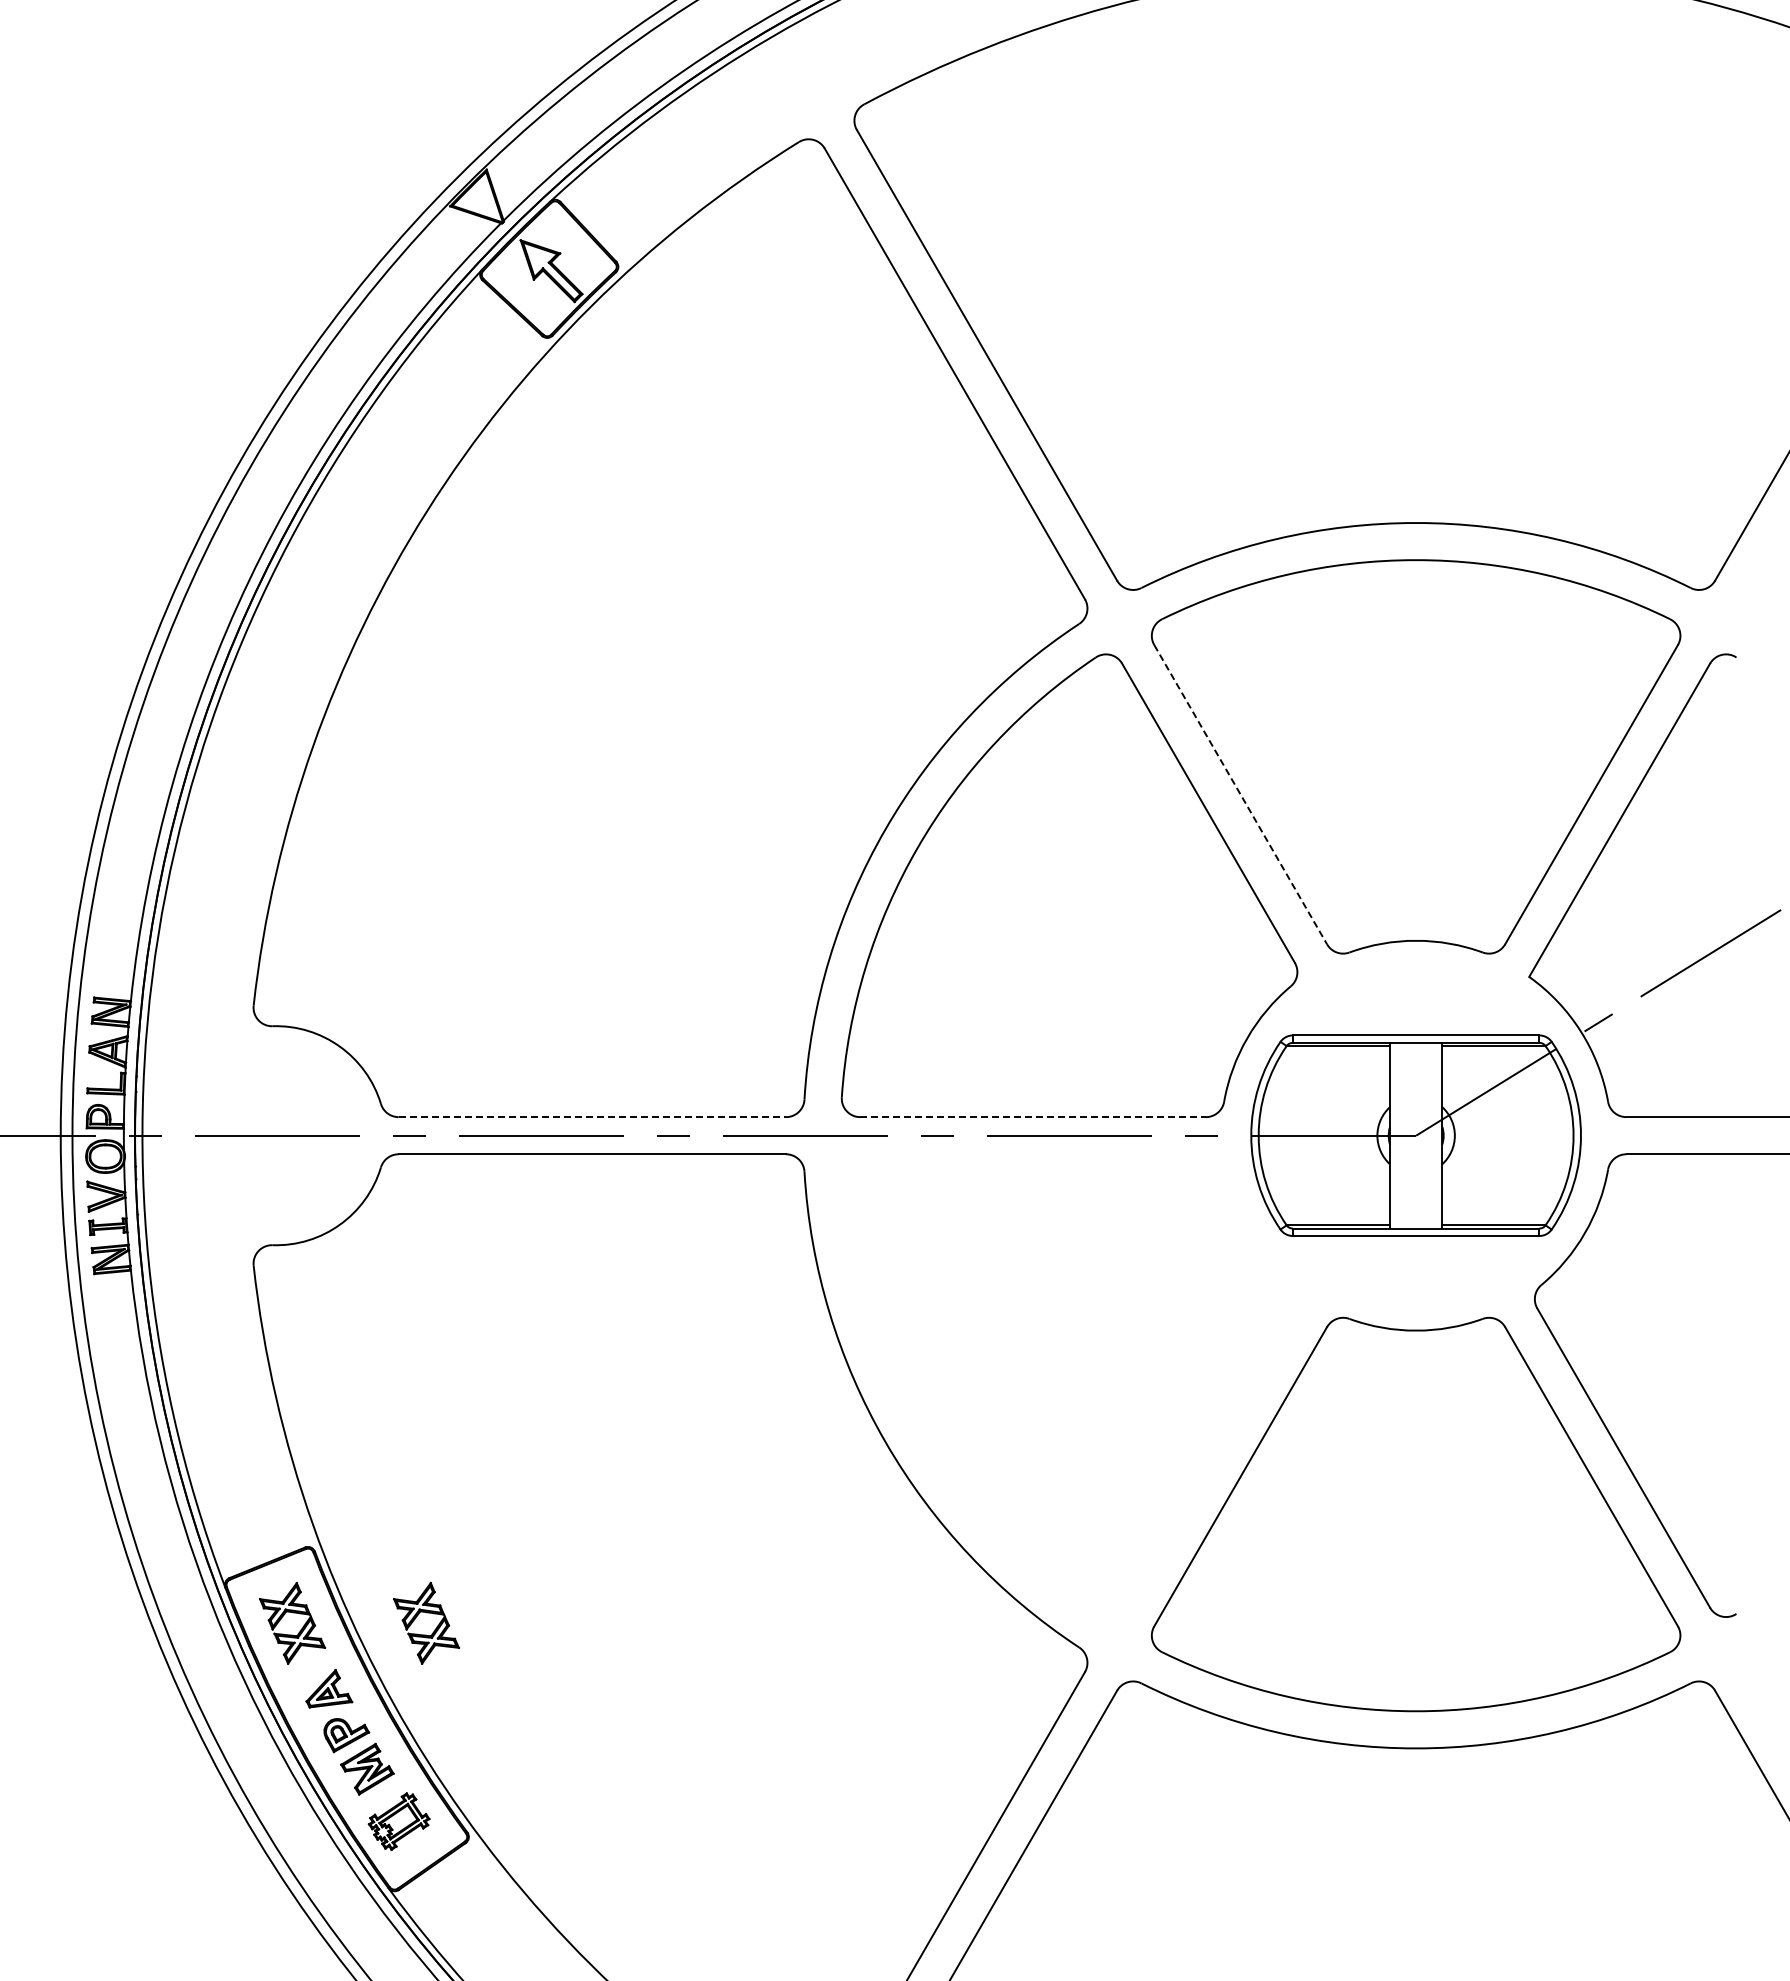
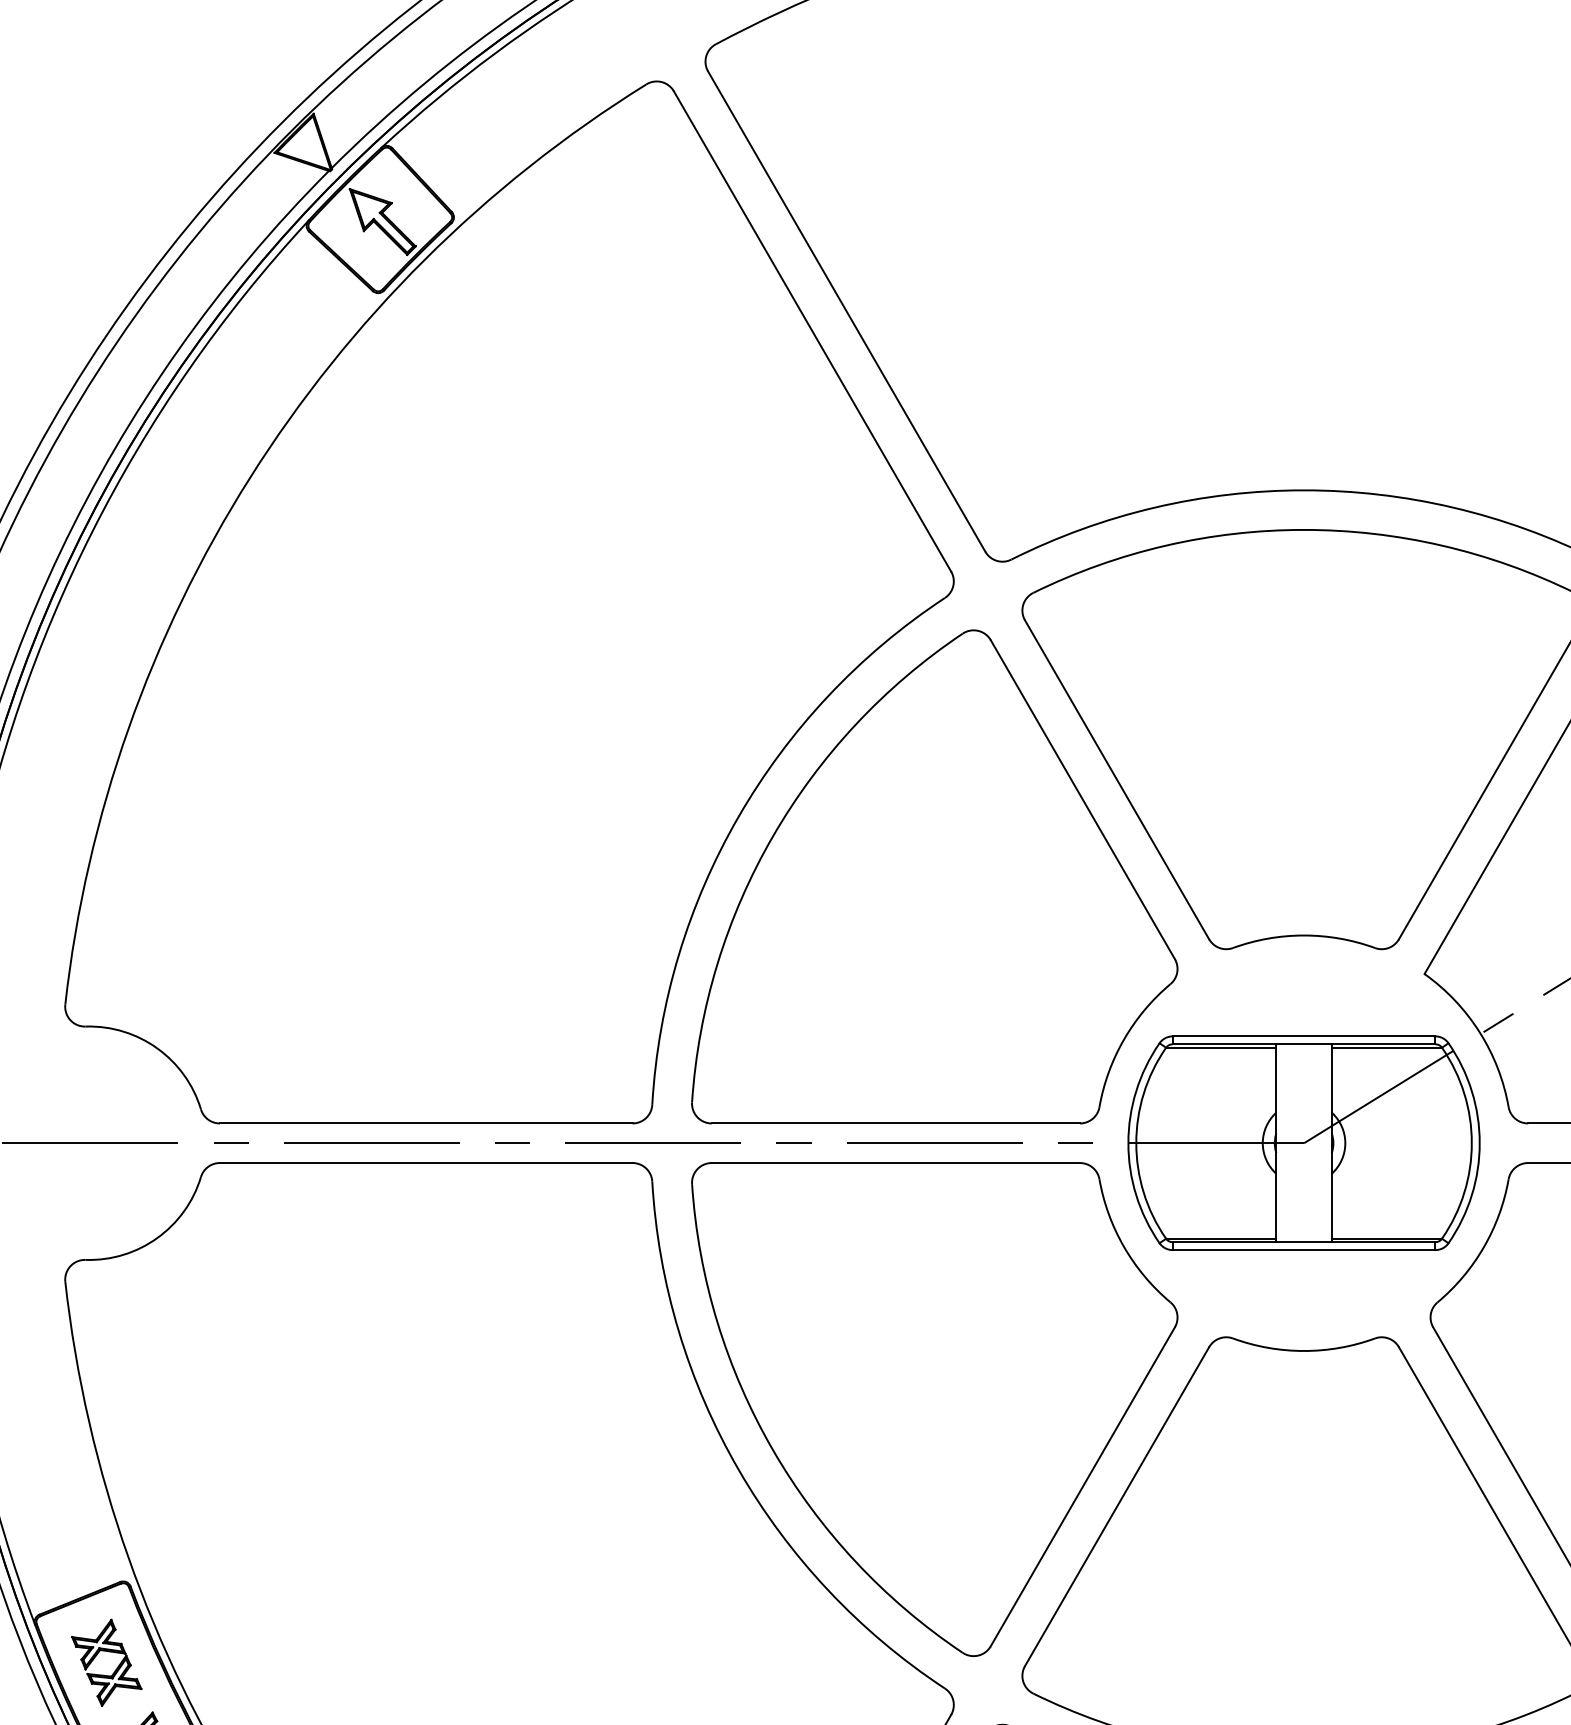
line: (1240, 794) -> (1116, 779), dashed -> solid
line: (592, 1117) -> (426, 1123), dashed -> solid
line: (1033, 1117) -> (896, 1123), dashed -> solid
part: (1069, 1385) -> (934, 1409), added
part: (434, 1629) -> (258, 1669), removed

